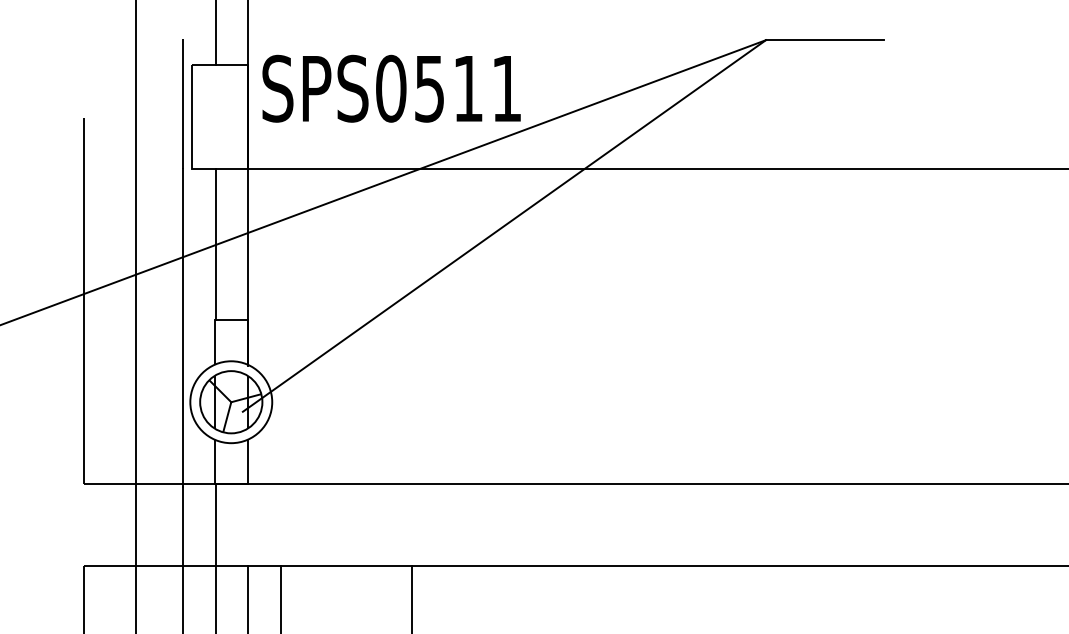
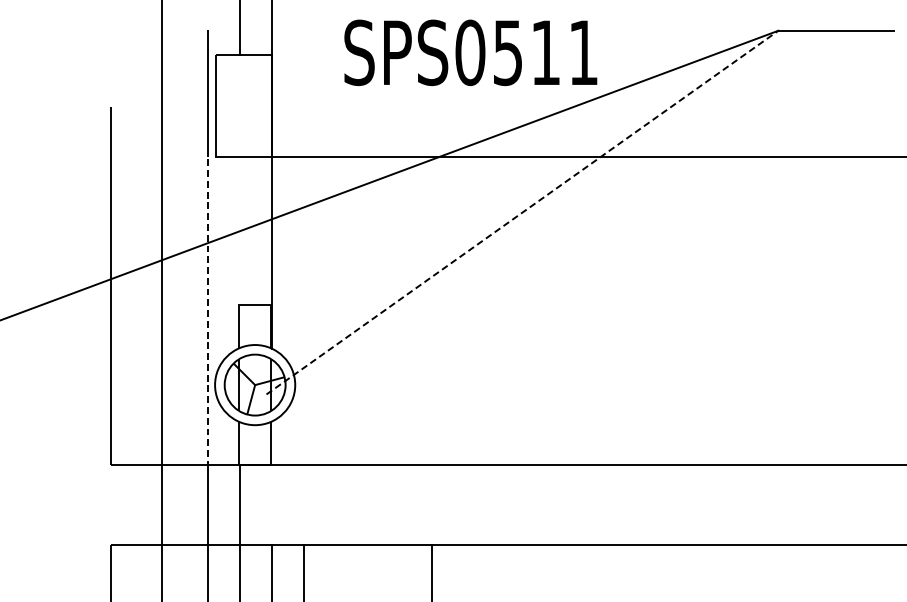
text: (391, 88) -> (470, 52), moved
line: (504, 226) -> (522, 213), solid -> dashed
line: (215, 244) -> (239, 230), removed
line: (182, 327) -> (207, 311), solid -> dashed

